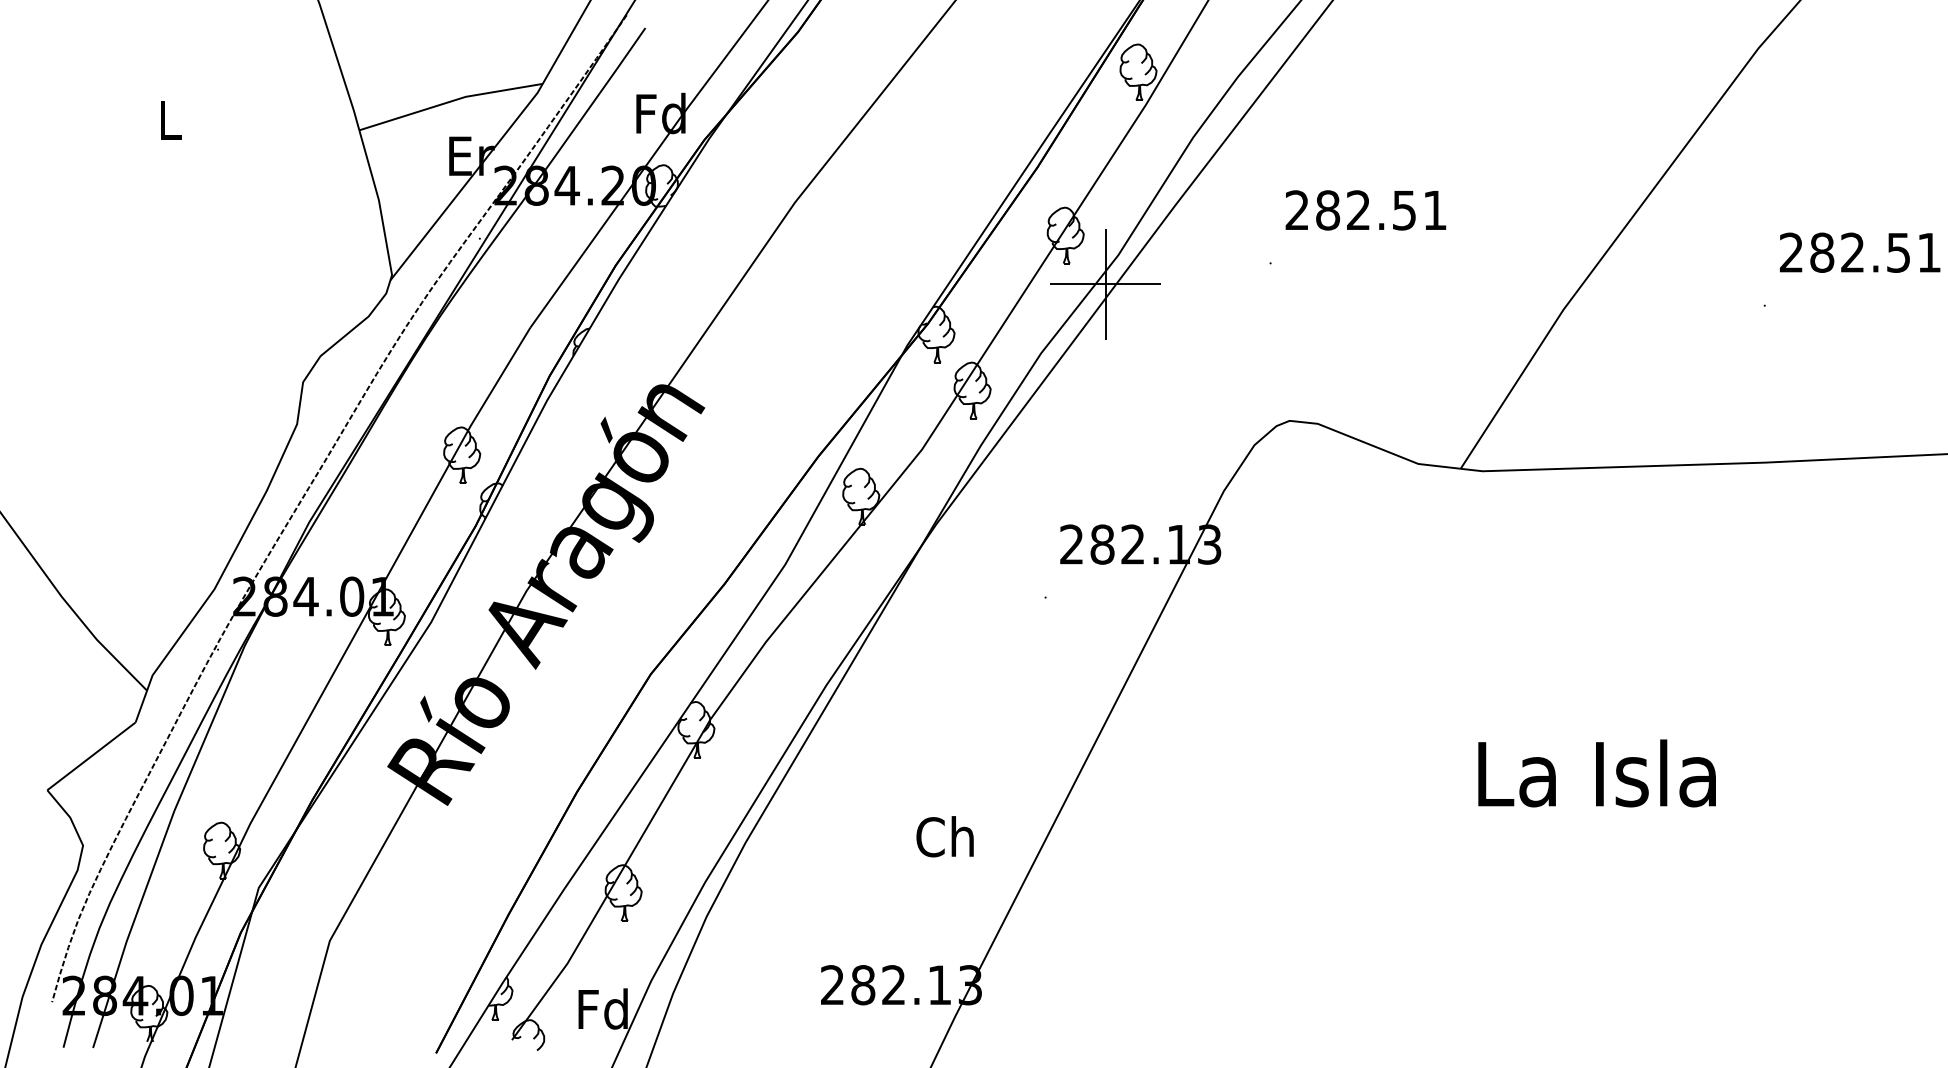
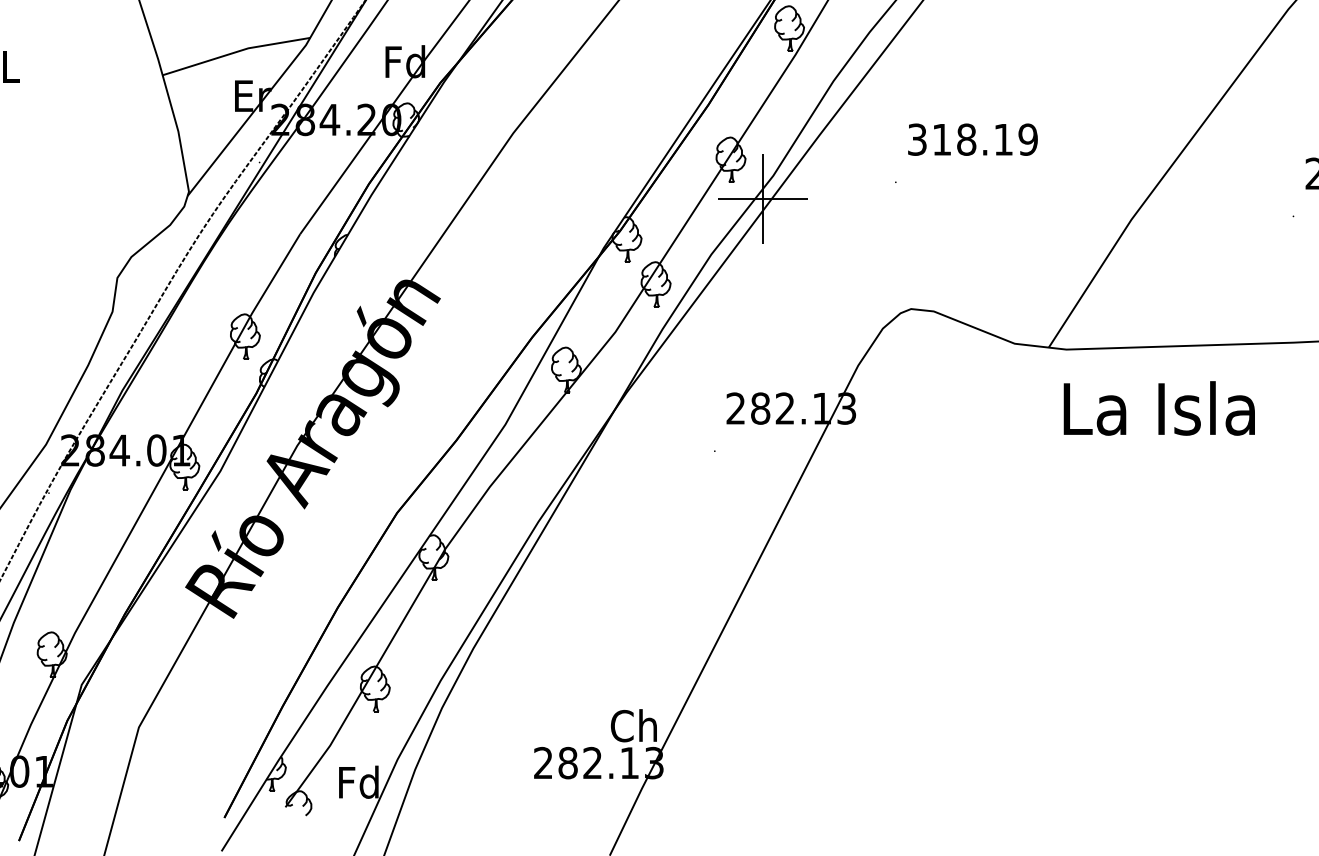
text: (1366, 210) -> (973, 139), 282.51 -> 318.19
text: (1596, 773) -> (1158, 408), moved
text: (944, 836) -> (633, 725), moved

